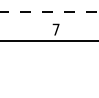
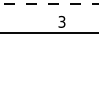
text: (55, 29) -> (61, 21), 7 -> 3

